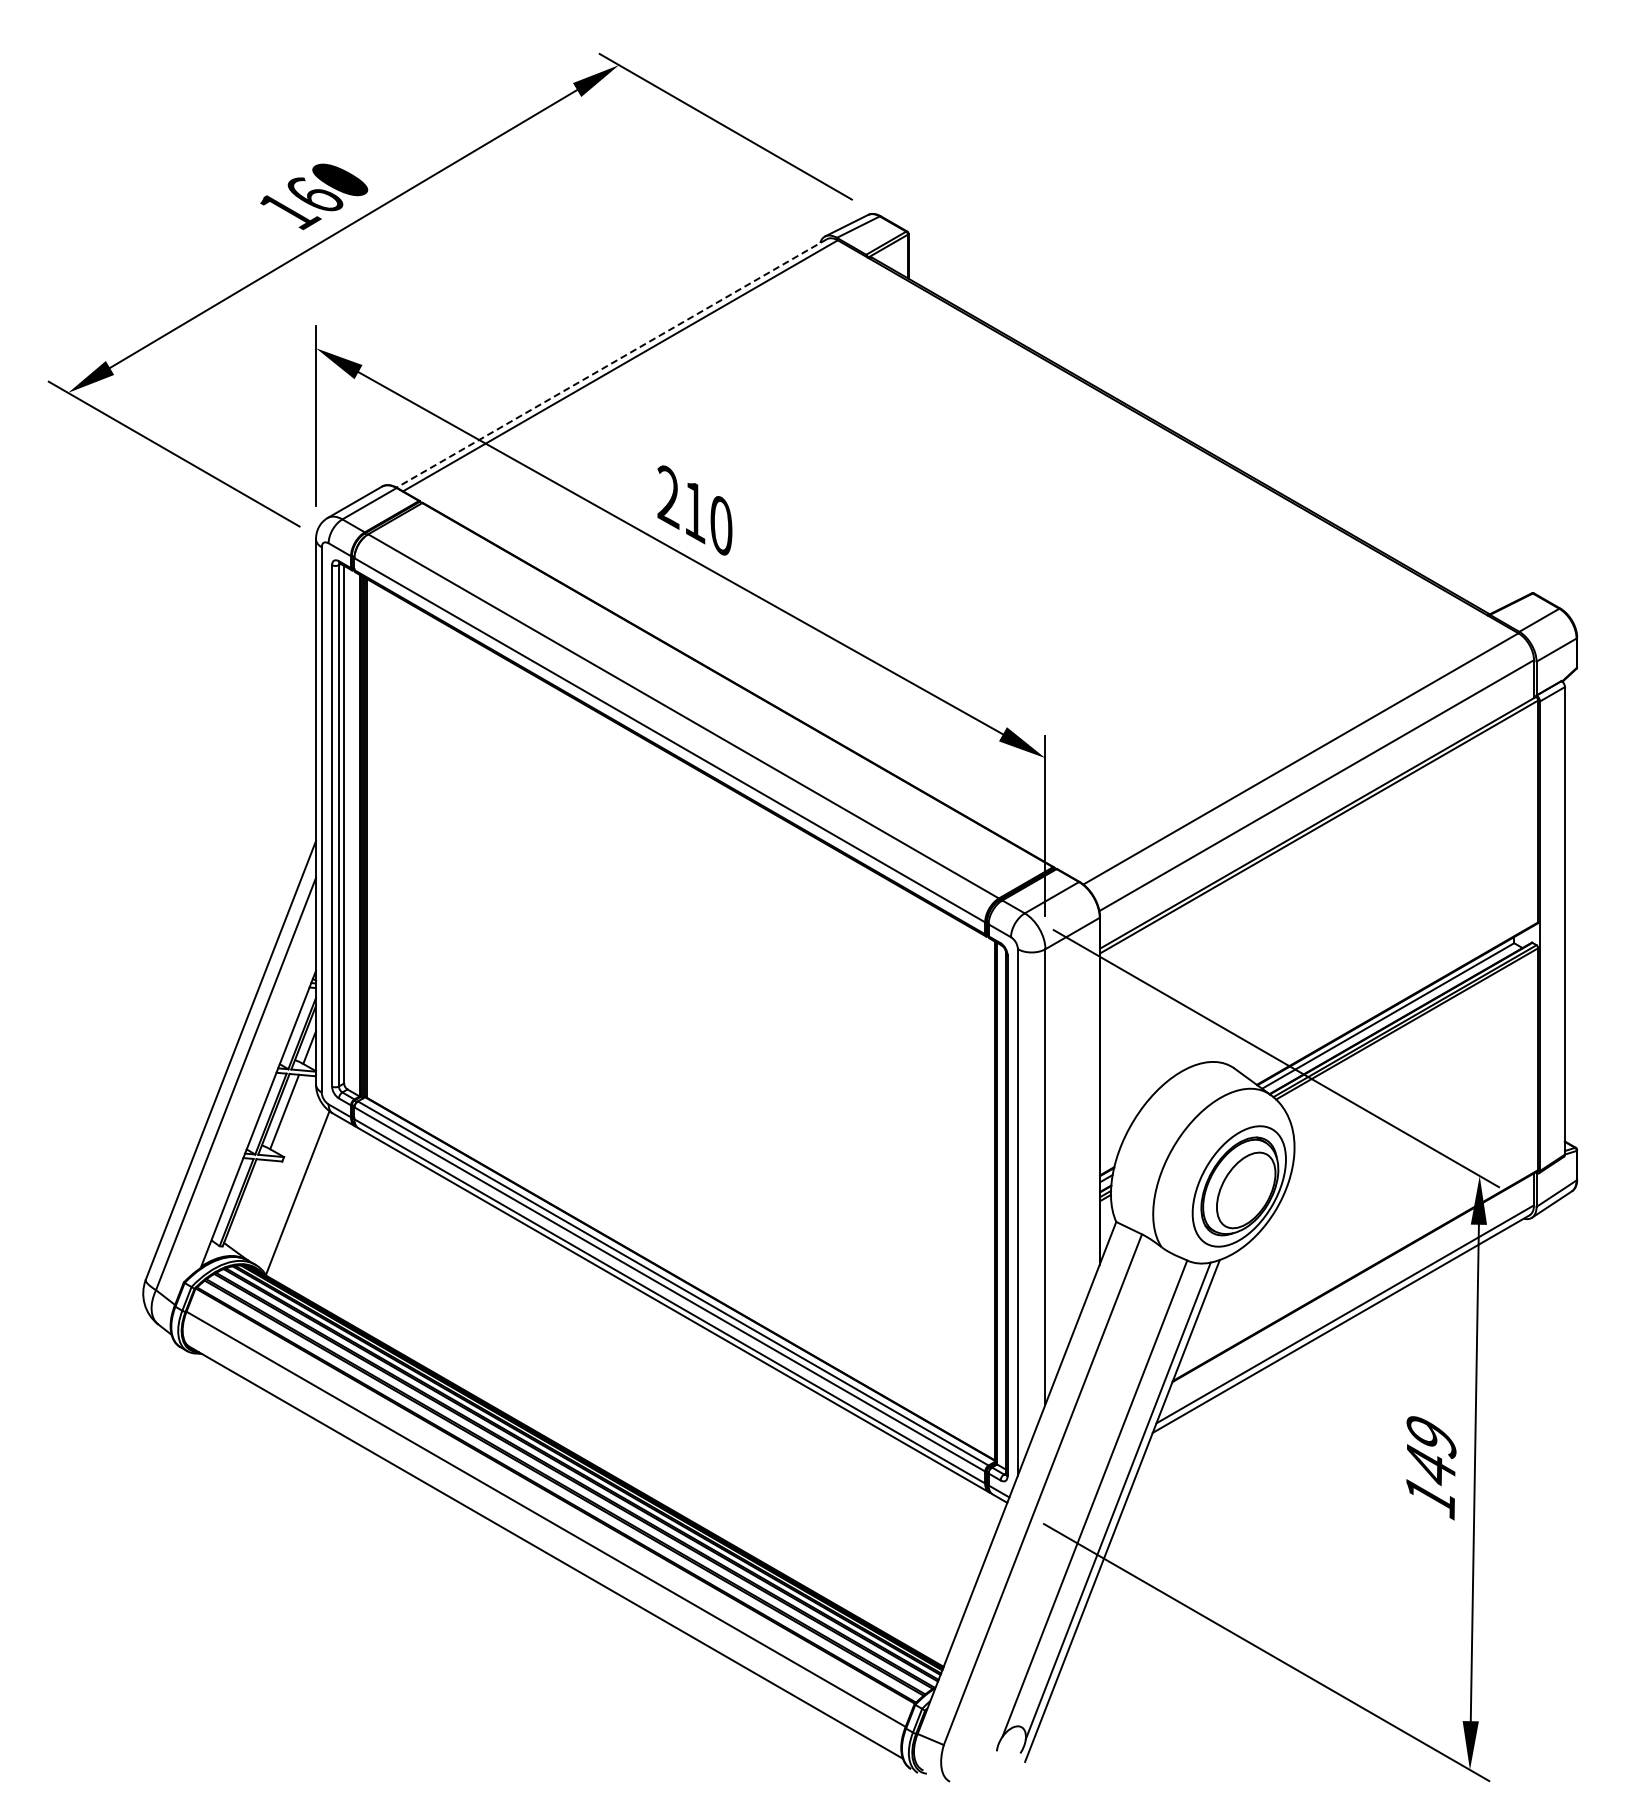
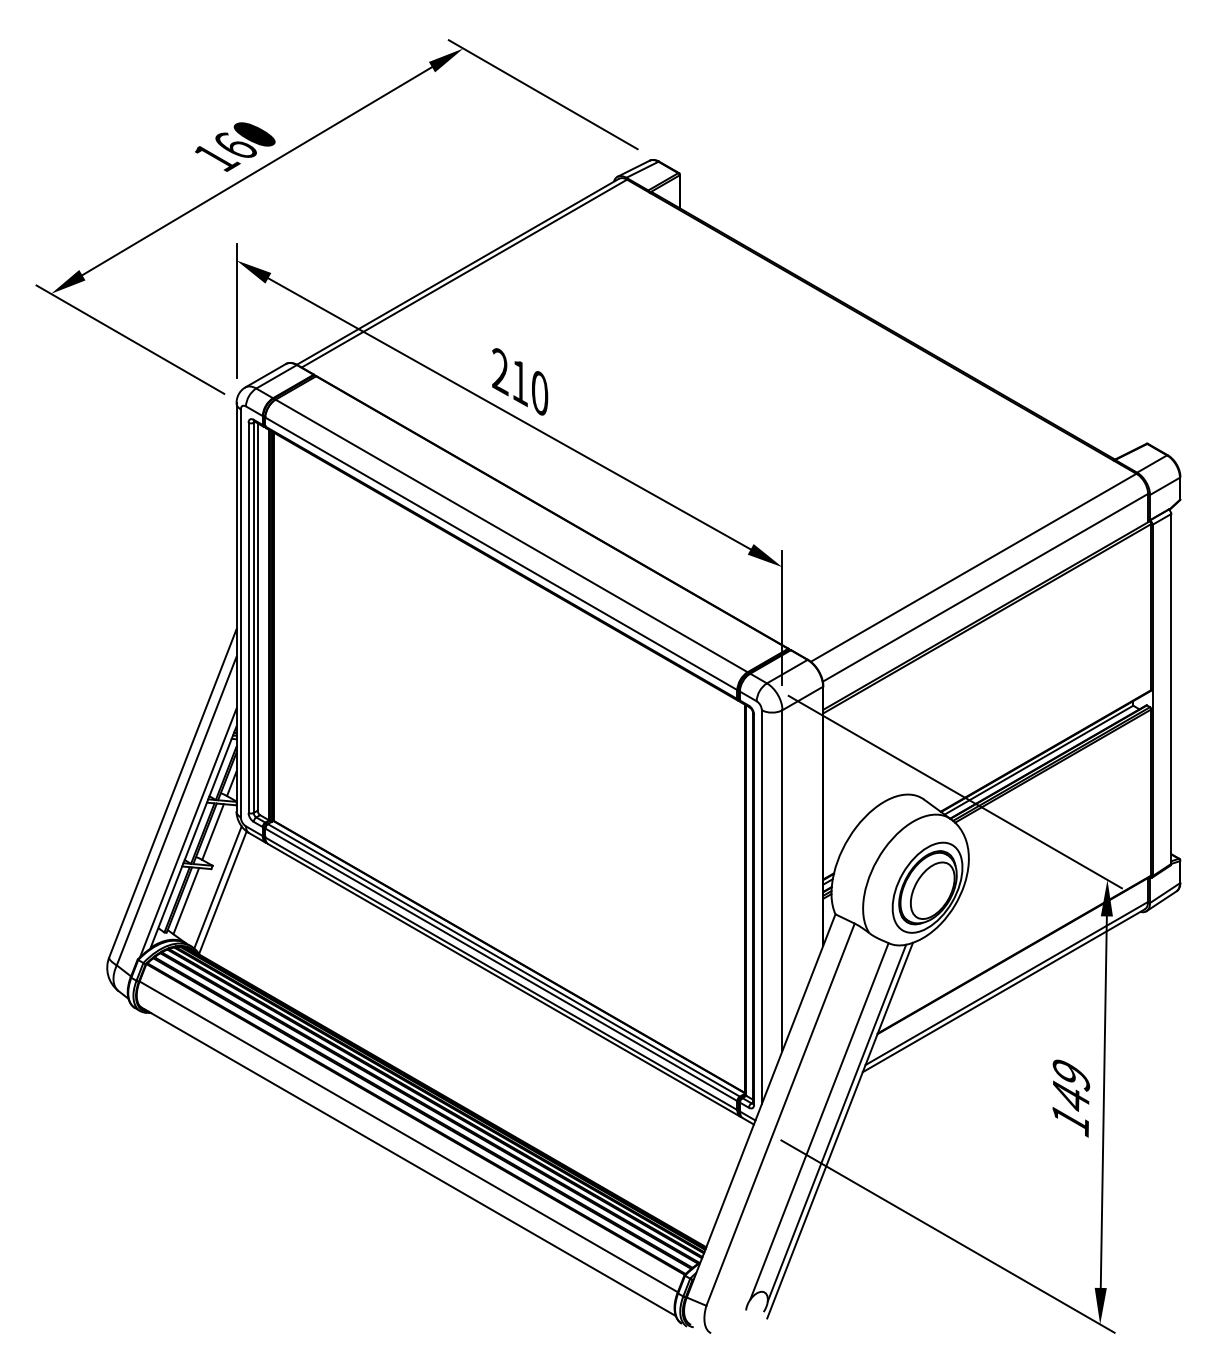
line: (611, 363) -> (457, 271), dashed -> solid
line: (251, 1113) -> (188, 833), added
line: (290, 1185) -> (217, 887), added
line: (248, 1204) -> (186, 901), added

